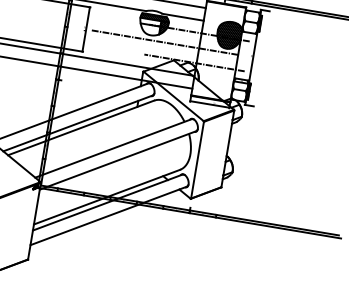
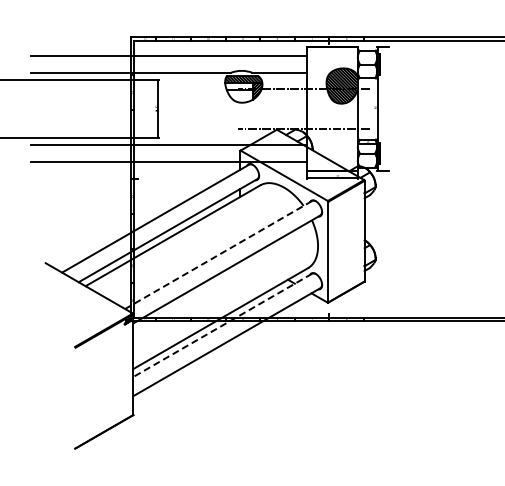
line: (165, 43) -> (262, 109), removed
line: (113, 148) -> (218, 255), solid -> dashed
line: (107, 202) -> (222, 325), solid -> dashed

